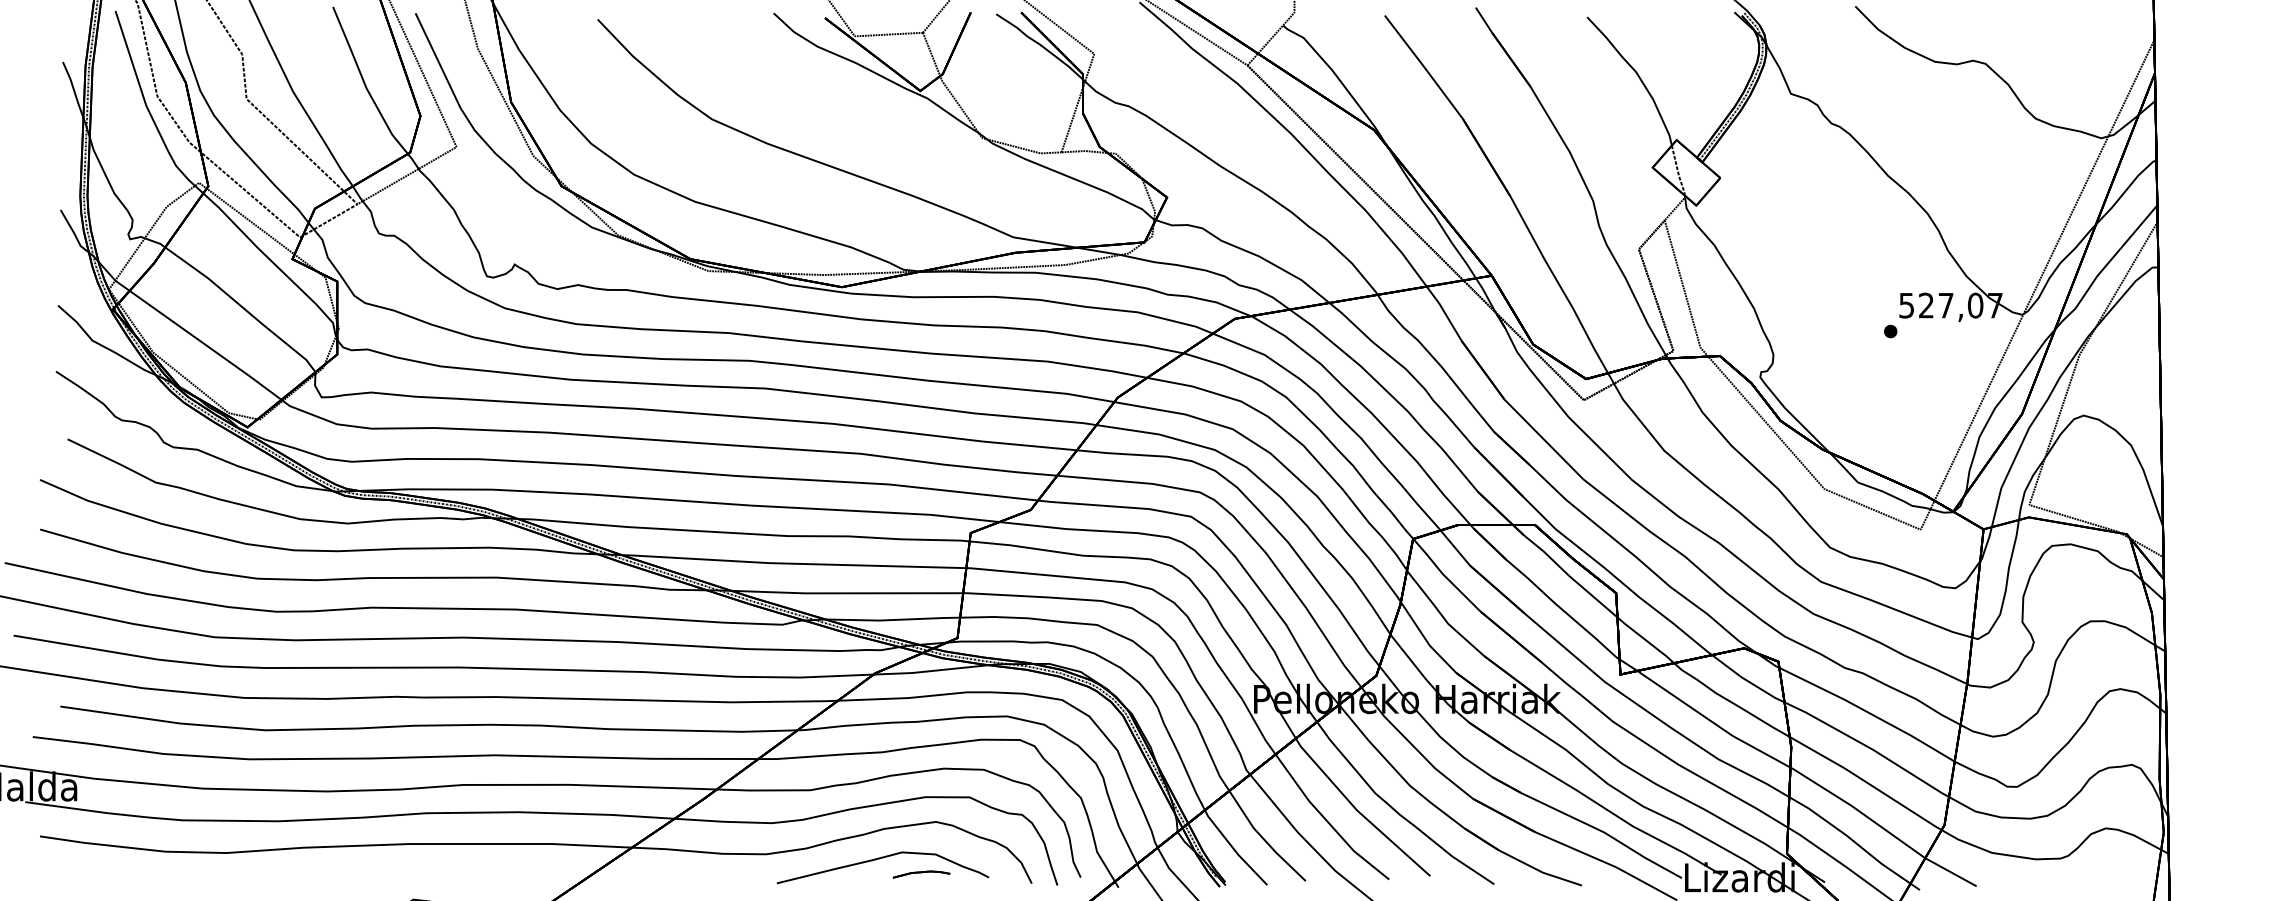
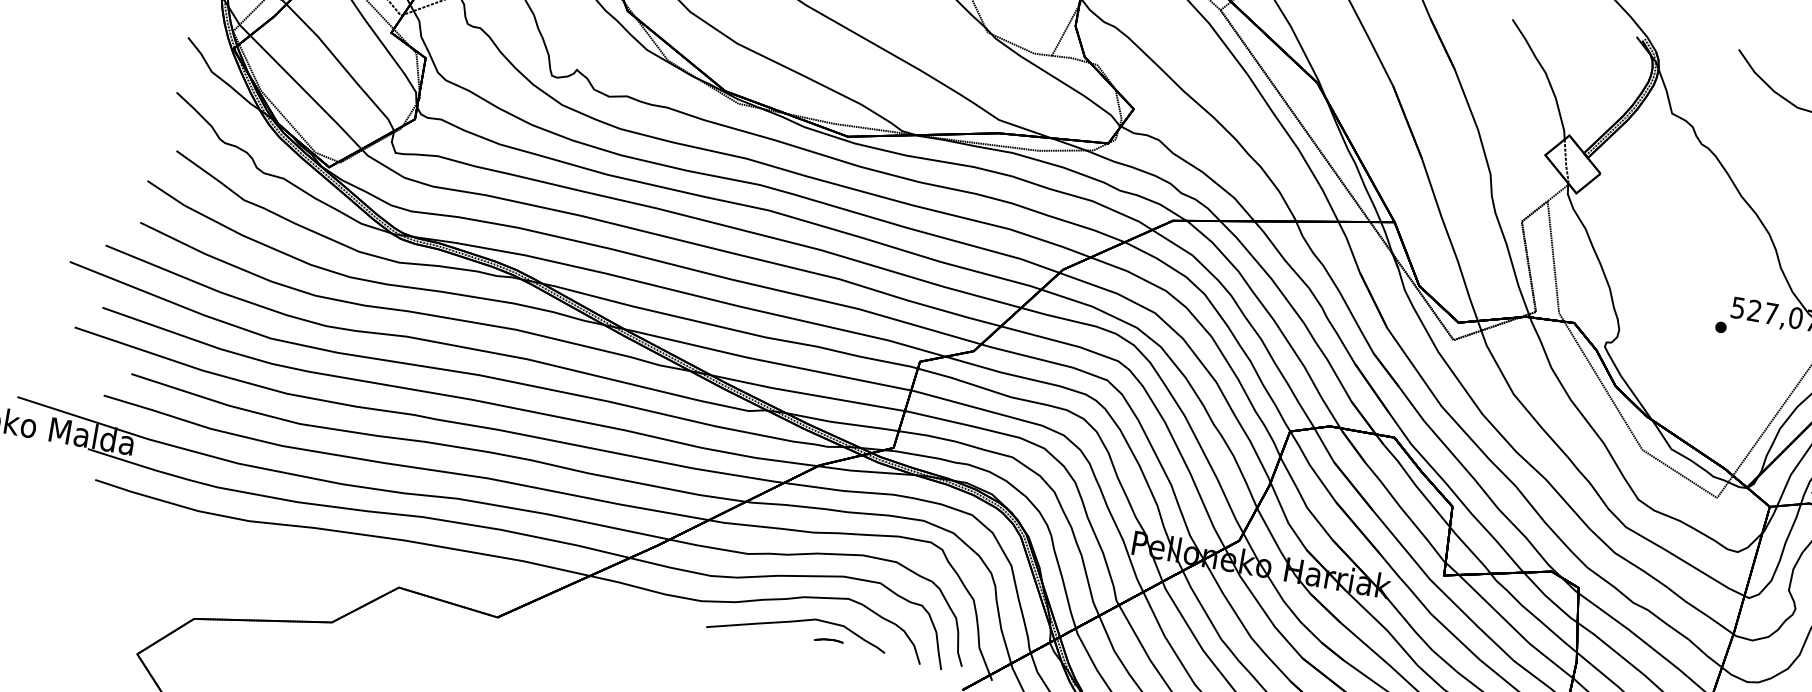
part: (921, 874) -> (828, 640), size x0.6

